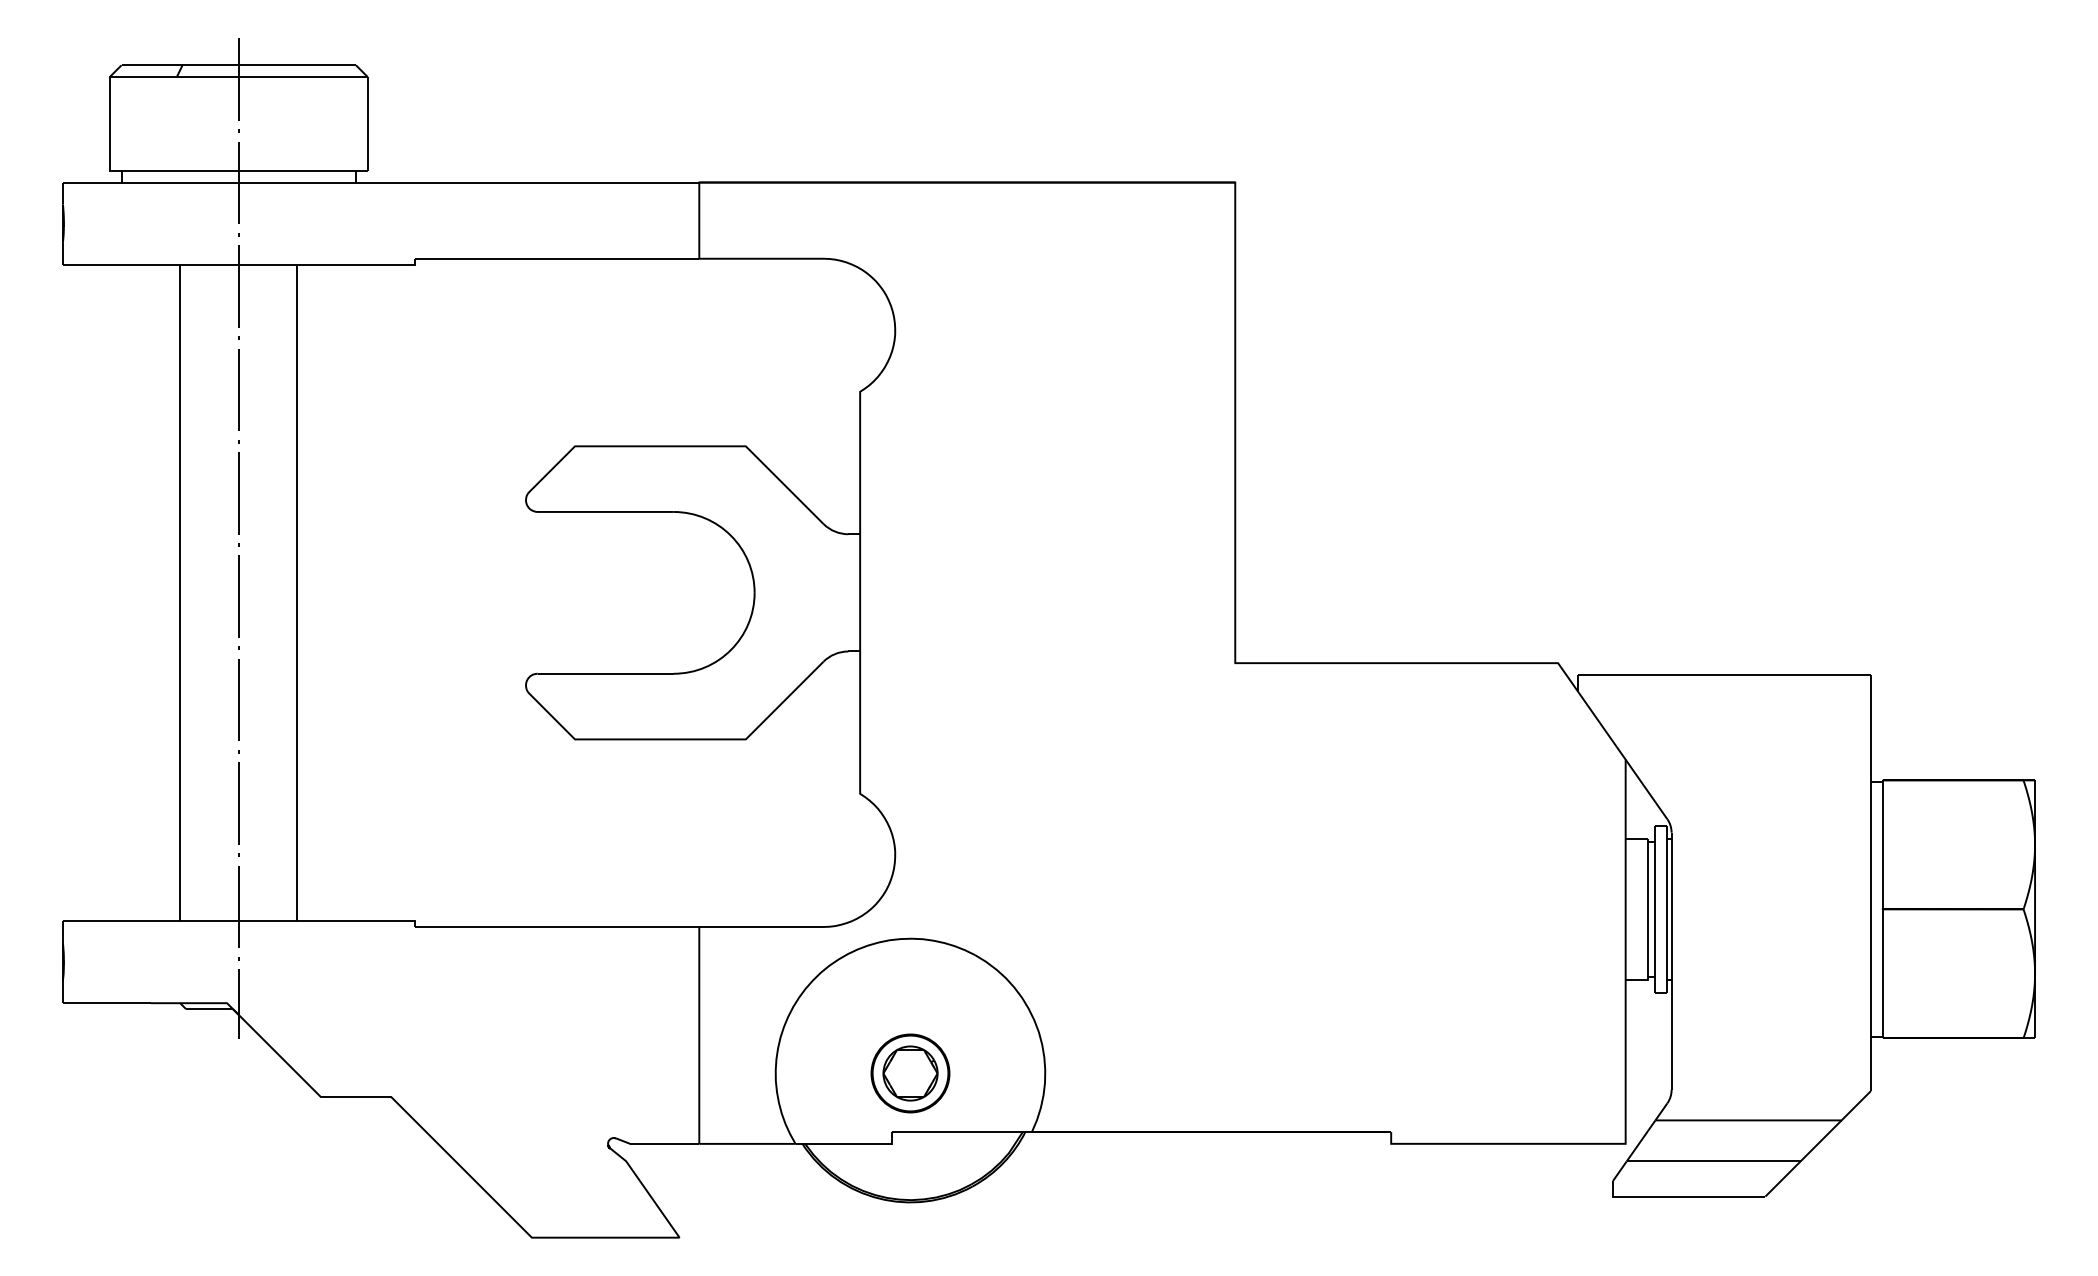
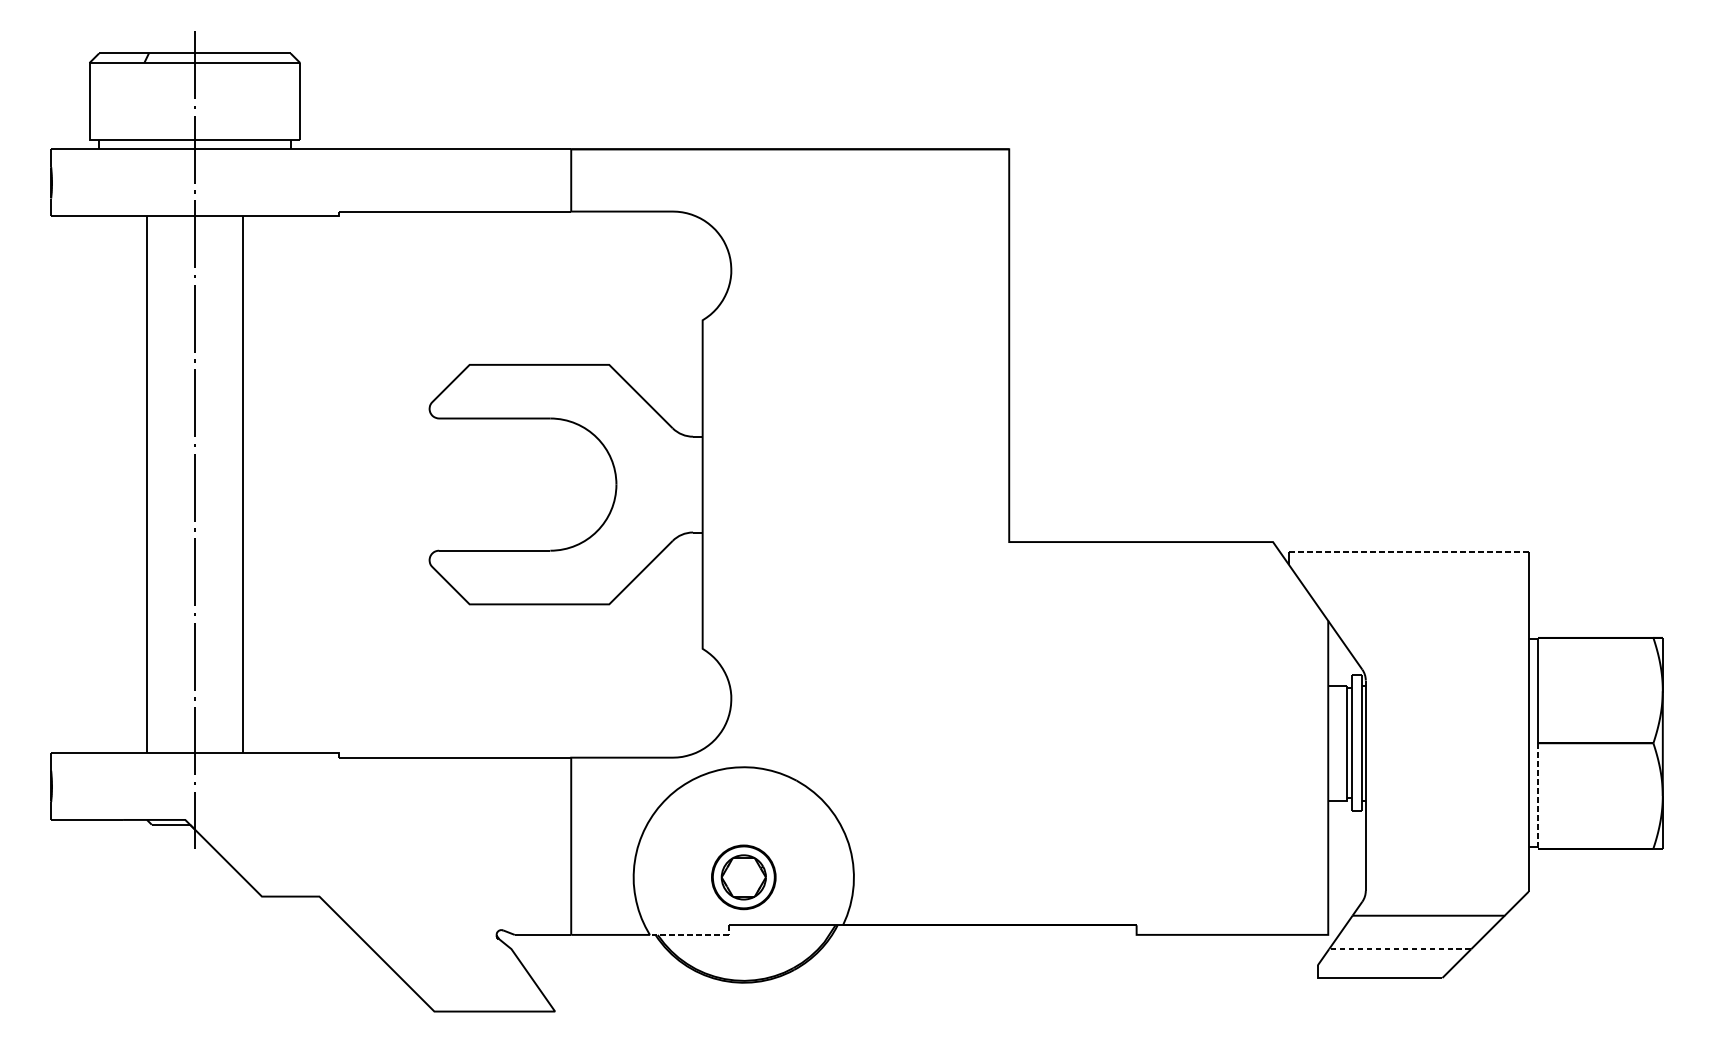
line: (1724, 674) -> (1409, 551), solid -> dashed
line: (1882, 974) -> (1538, 796), solid -> dashed
line: (850, 1143) -> (694, 934), solid -> dashed
line: (1713, 1161) -> (1400, 949), solid -> dashed

